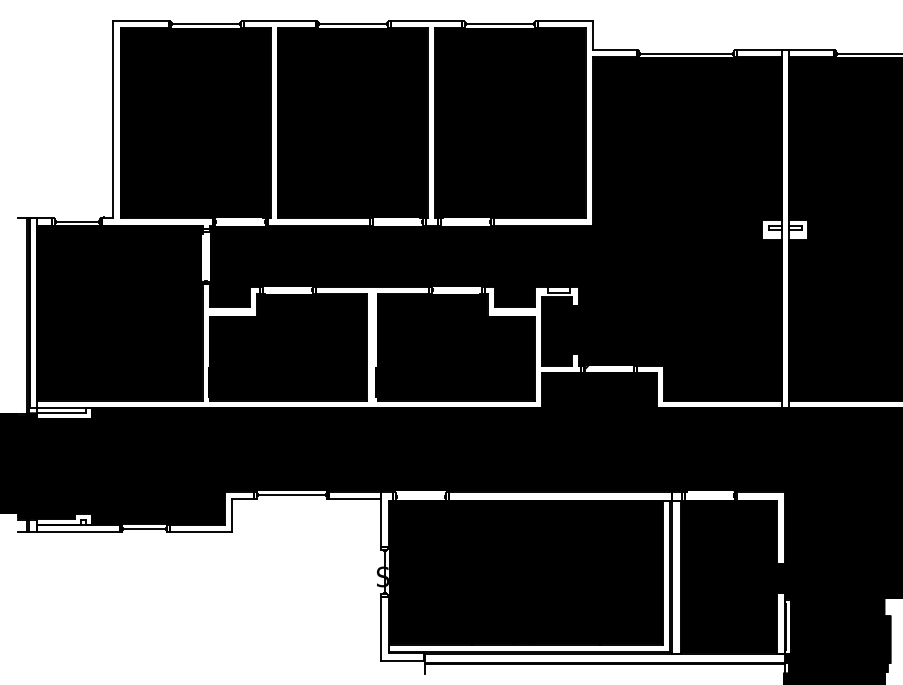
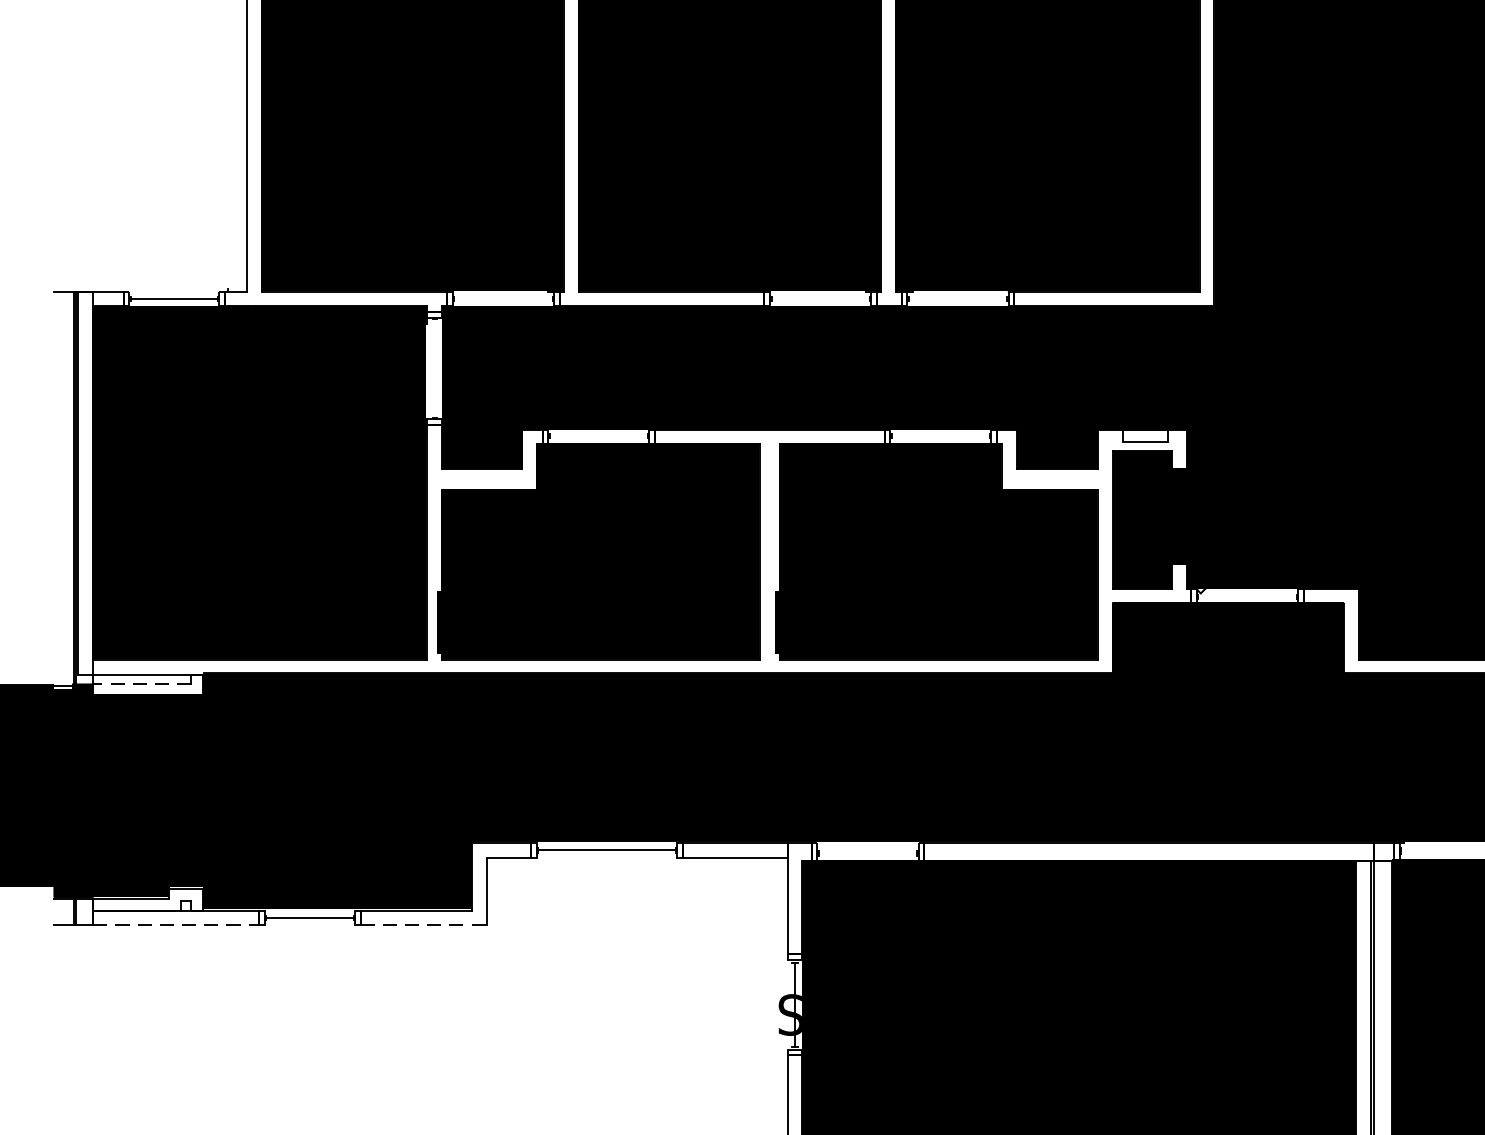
line: (60, 413) -> (140, 685), solid -> dashed
line: (78, 532) -> (176, 925), solid -> dashed
line: (201, 532) -> (424, 925), solid -> dashed

